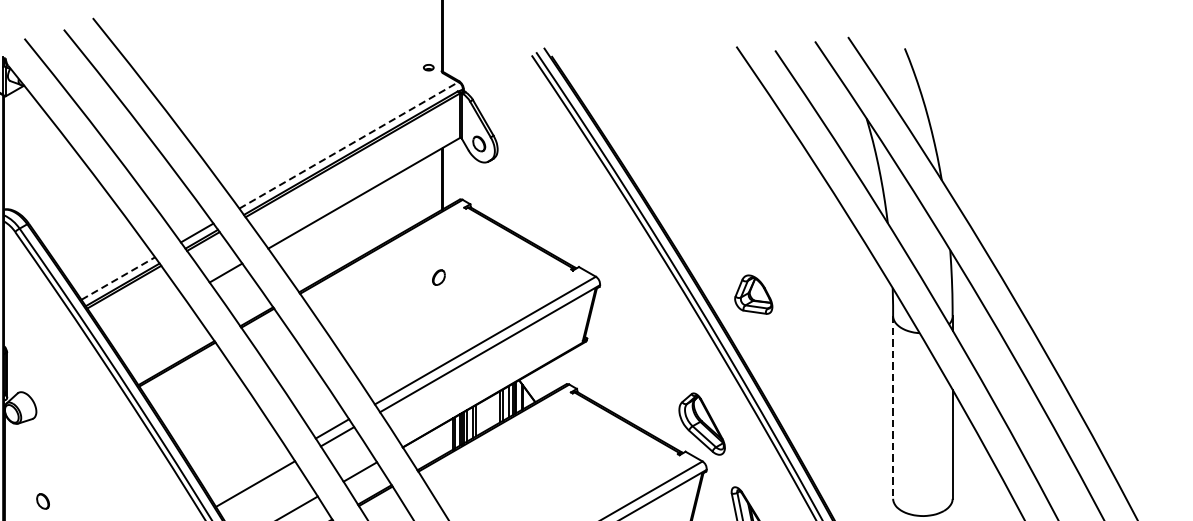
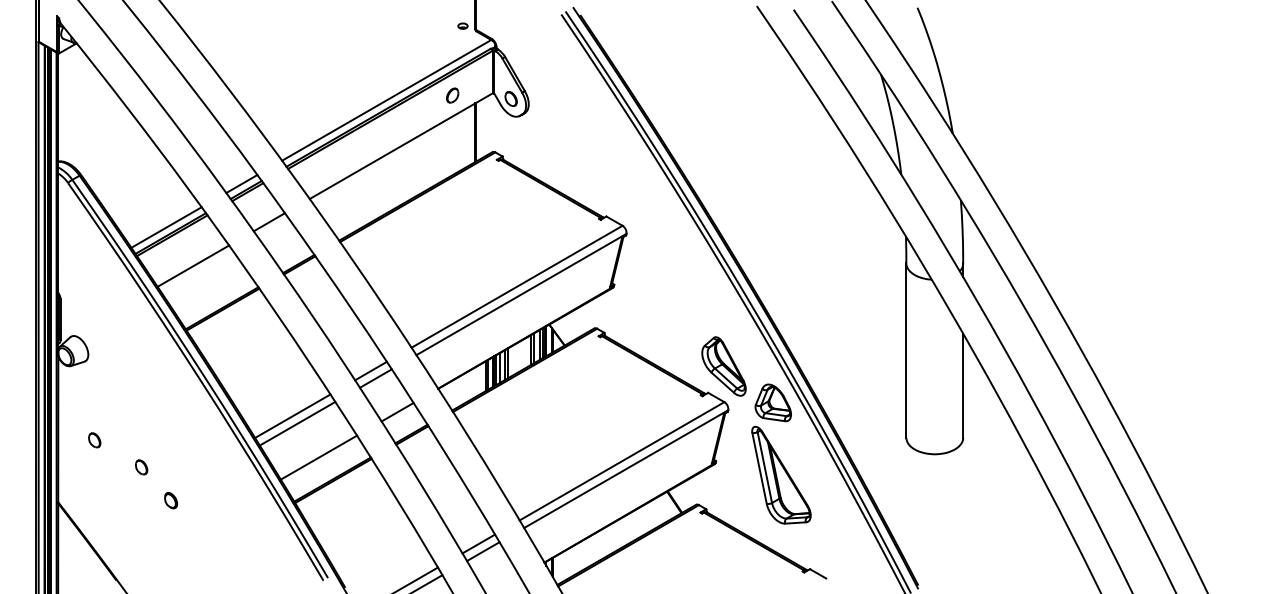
line: (348, 145) -> (386, 100), dashed -> solid
part: (438, 277) -> (452, 95), moved
line: (118, 278) -> (166, 227), dashed -> solid
part: (752, 294) -> (772, 402), moved
line: (146, 318) -> (193, 265), added
line: (893, 408) -> (906, 351), dashed -> solid
line: (250, 475) -> (292, 415), added

